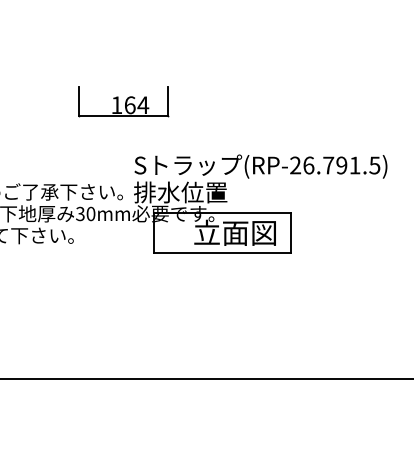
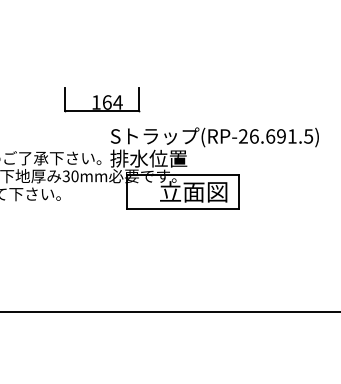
part: (123, 101) -> (101, 99), moved
text: (328, 165) -> (270, 136), (RP-26.791.5) -> (RP-26.691.5)

